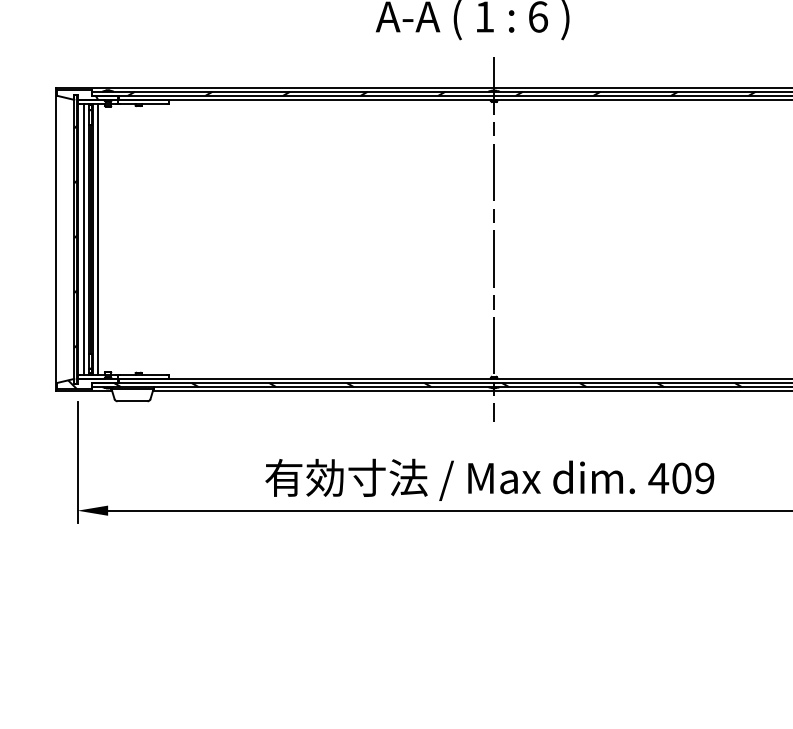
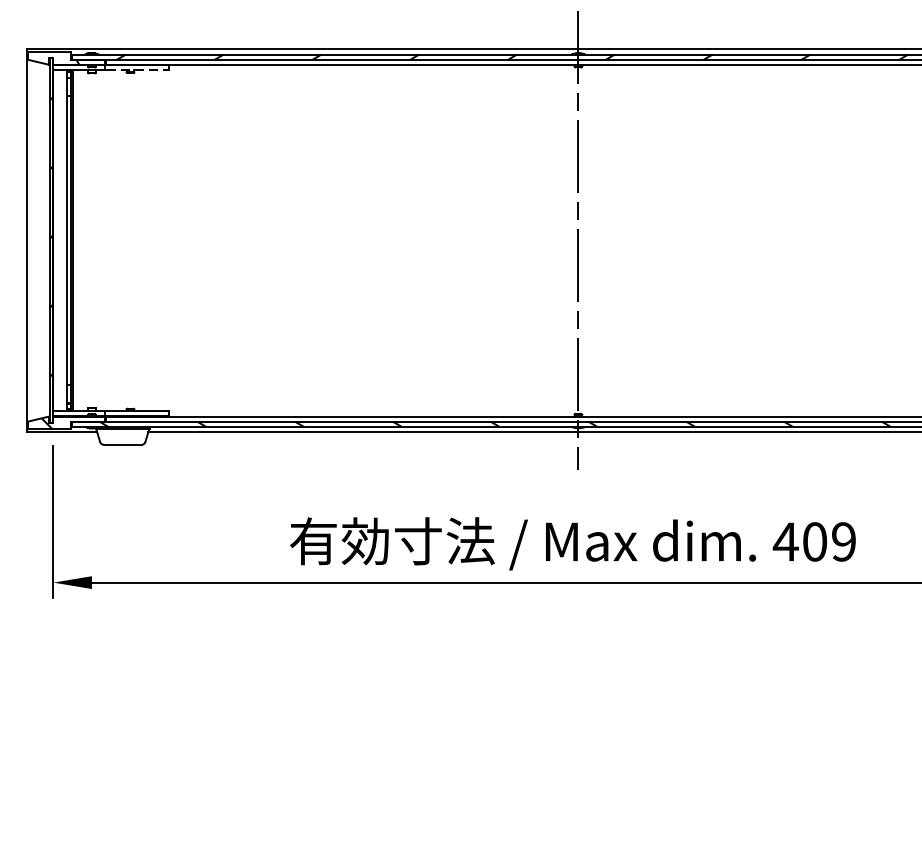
line: (144, 104) -> (137, 70), solid -> dashed
line: (83, 239) -> (60, 240), removed
line: (97, 239) -> (78, 240), removed

